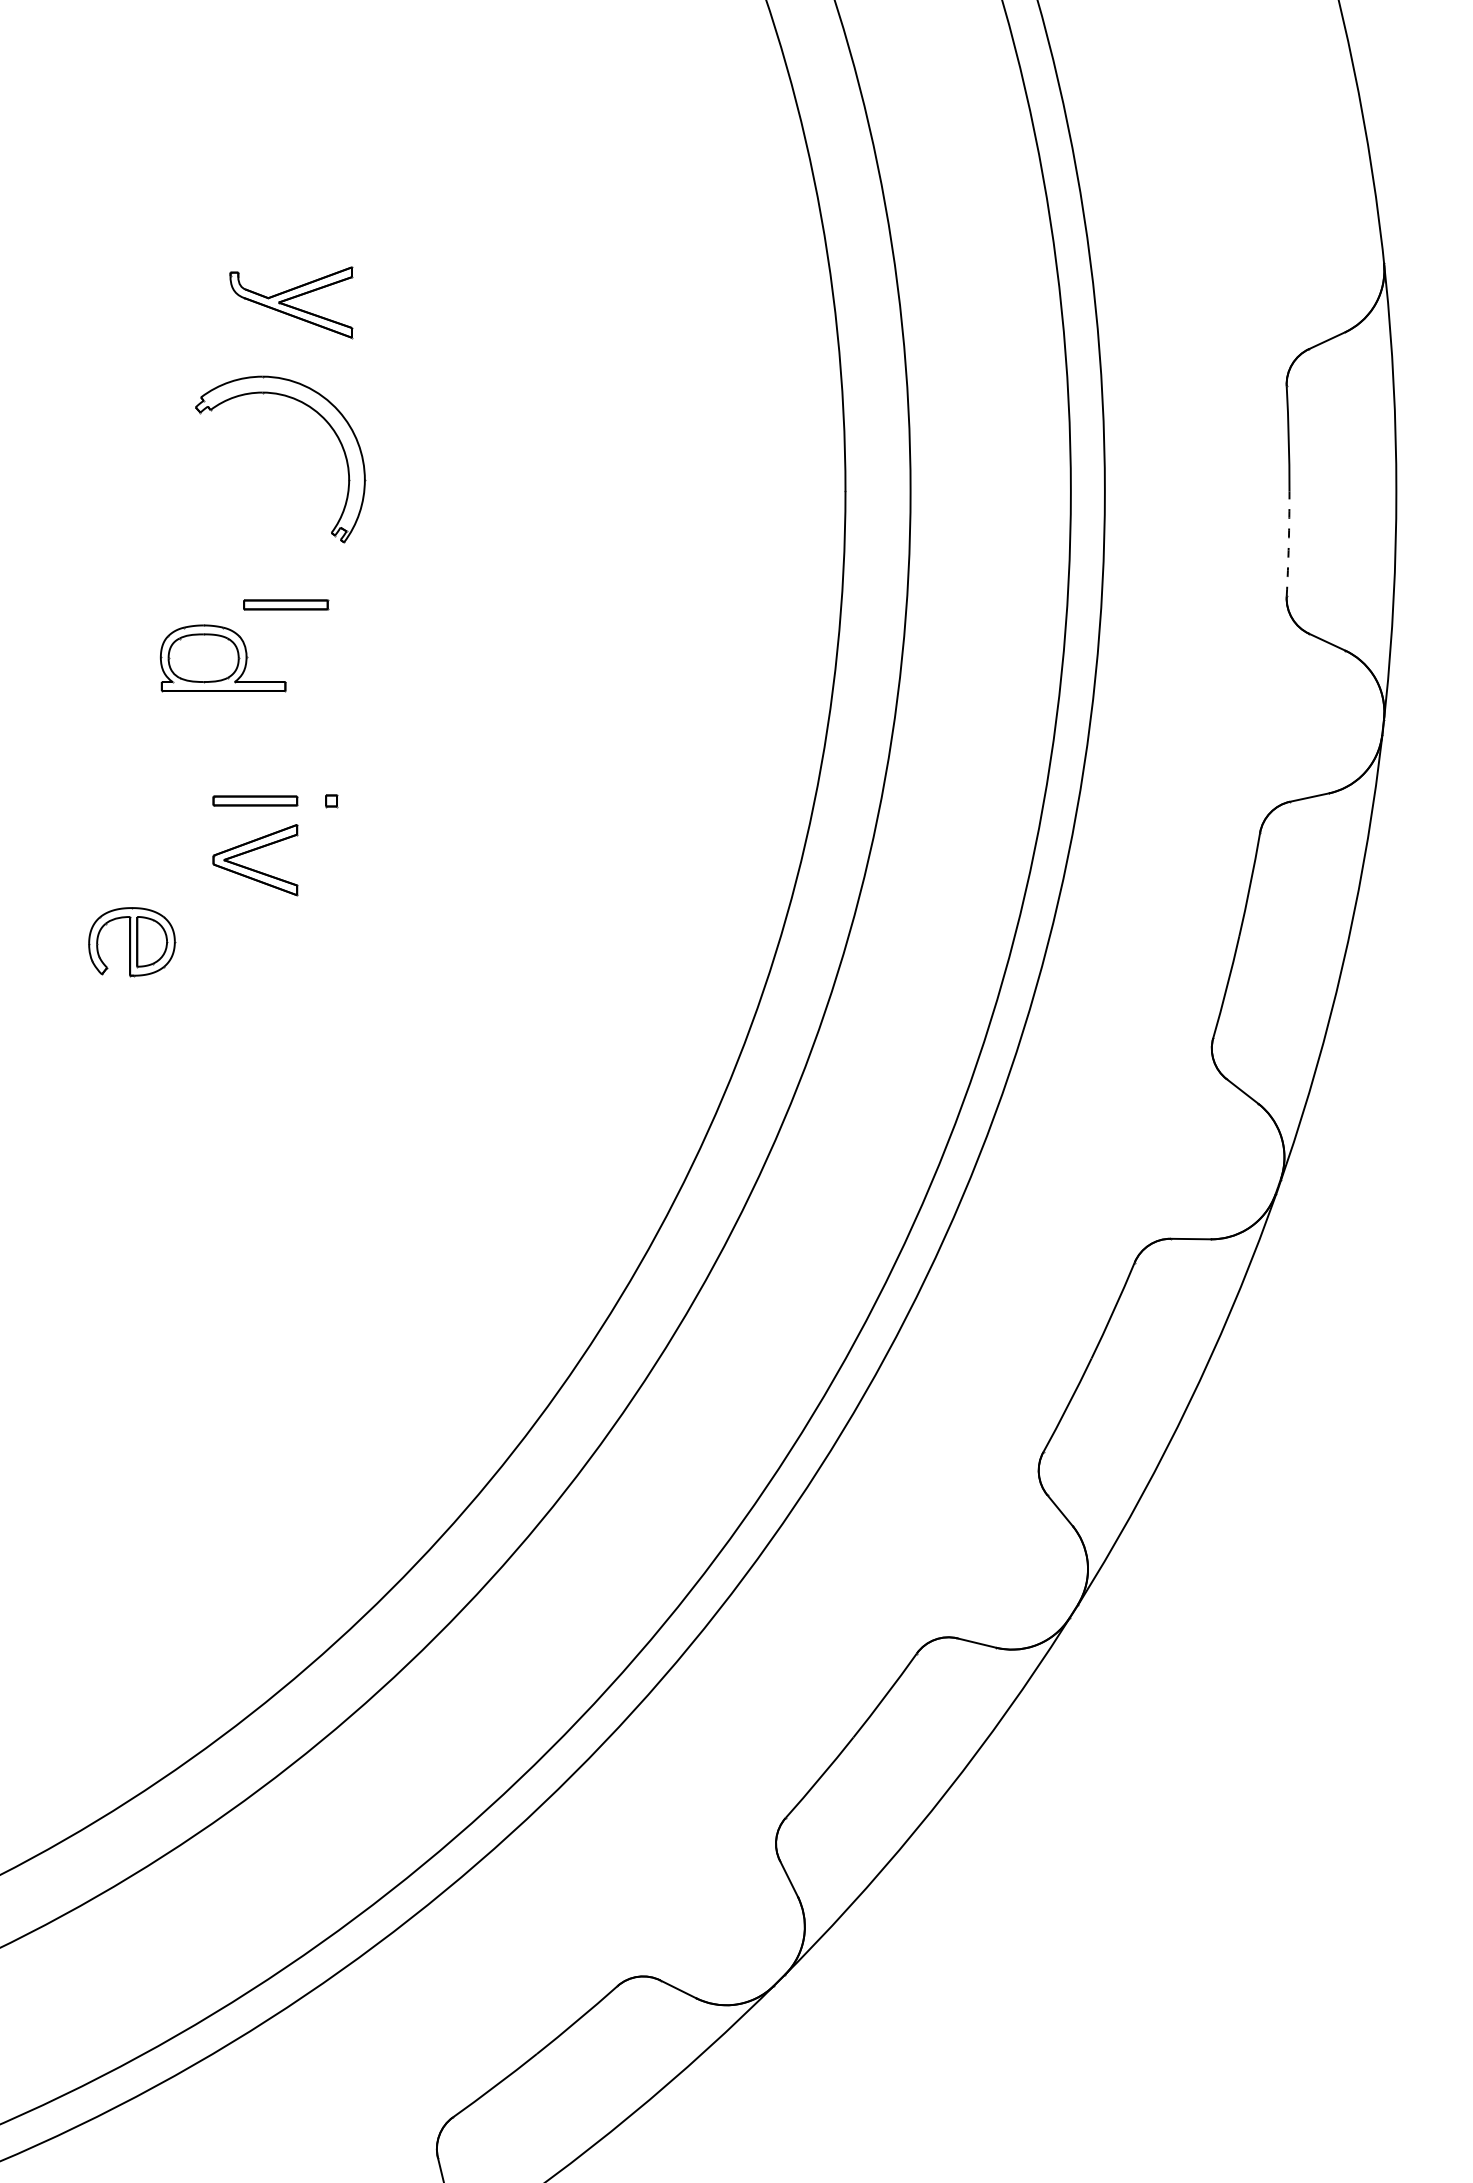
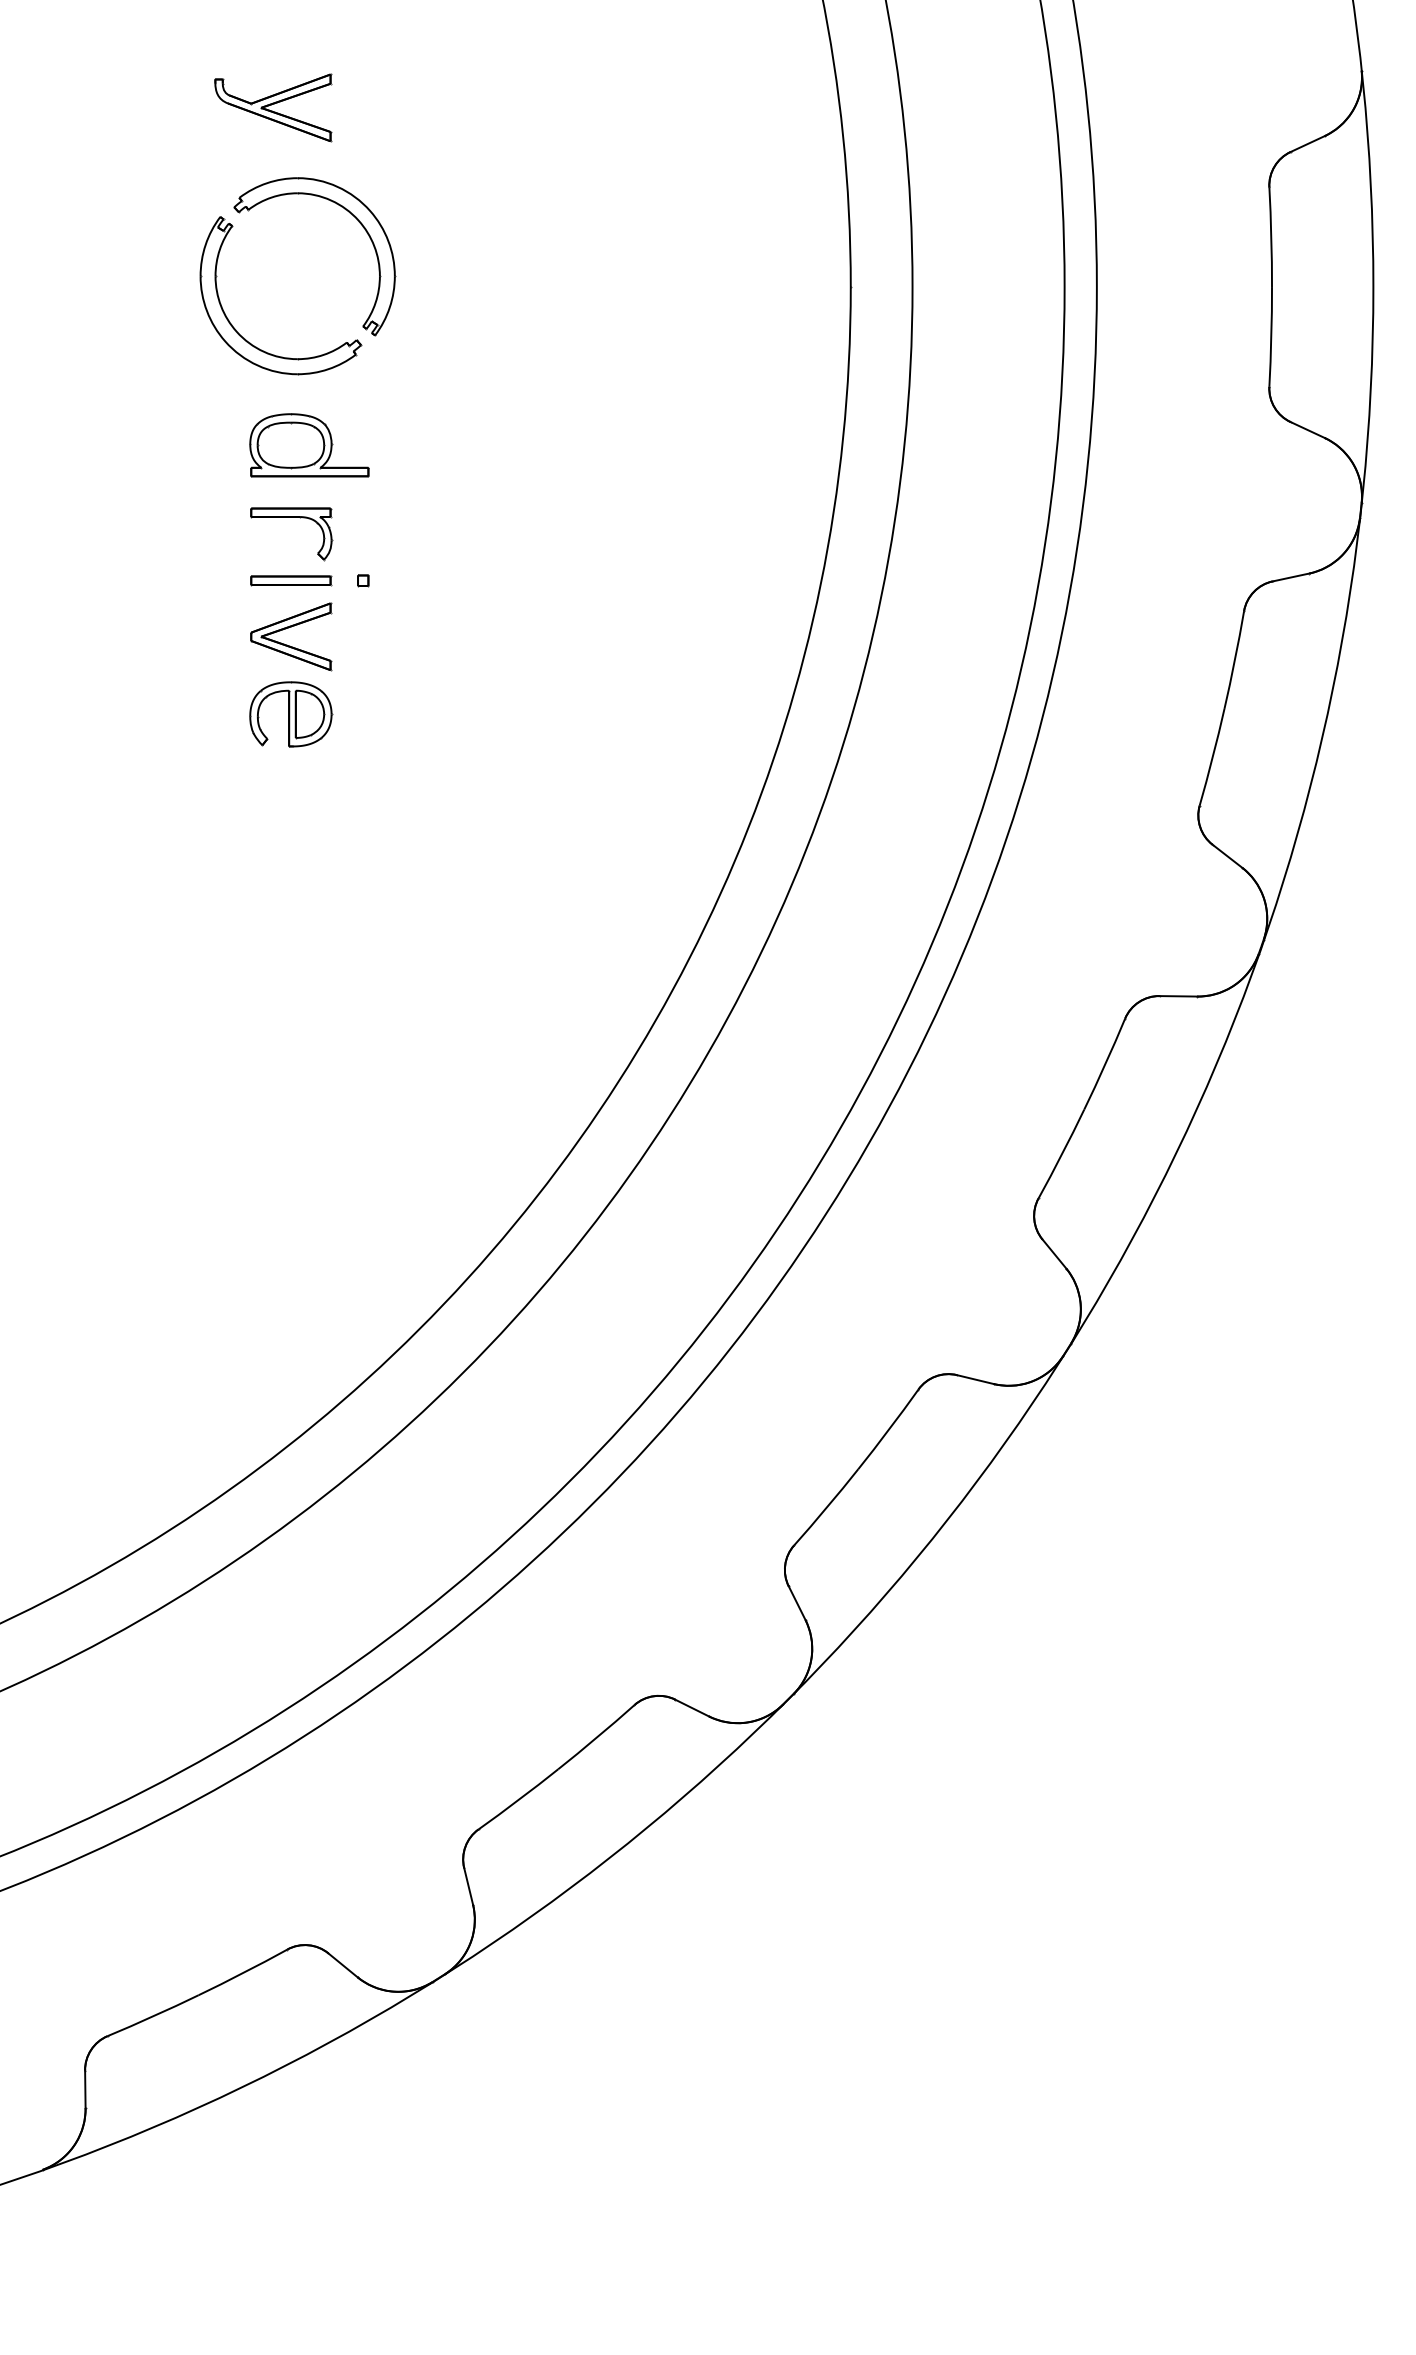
part: (291, 302) -> (273, 107), moved
arc: (1288, 543) -> (1271, 336), dashed -> solid
part: (207, 545) -> (245, 338), added
part: (286, 604) -> (320, 394), removed
part: (223, 658) -> (309, 445), moved
part: (255, 734) -> (291, 517), added
part: (132, 942) -> (291, 714), moved

